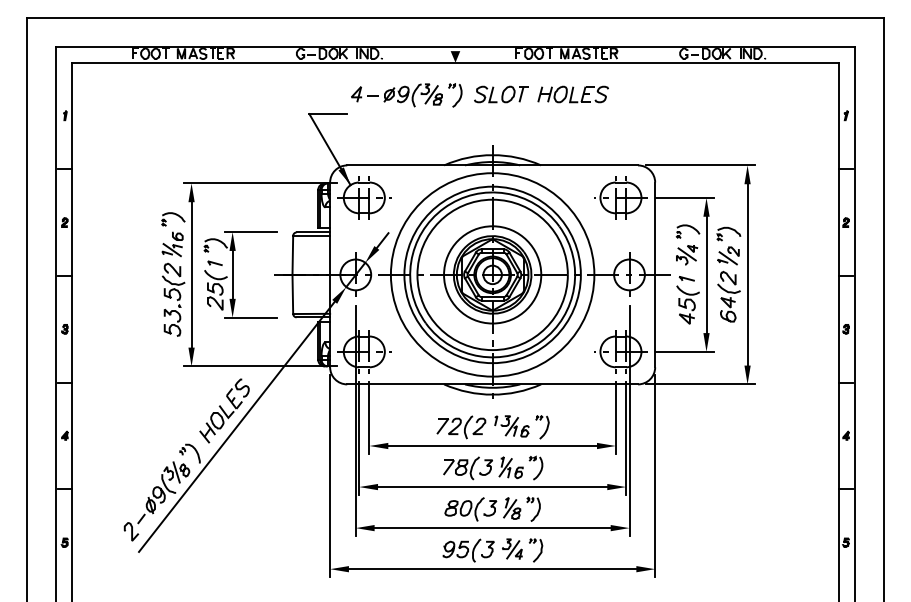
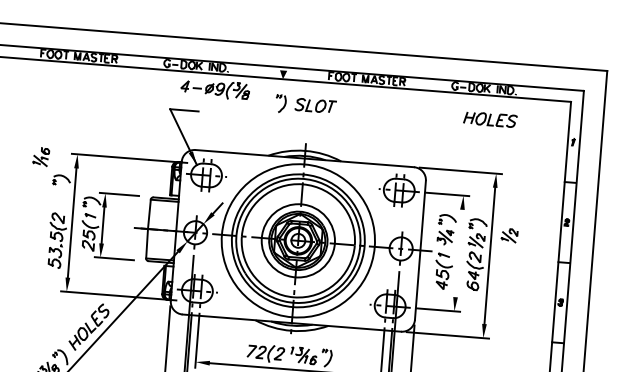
part: (572, 94) -> (489, 119), moved
part: (396, 95) -> (214, 89), moved
part: (172, 244) -> (41, 156), moved
part: (771, 245) -> (509, 235), added
line: (706, 274) -> (459, 253), removed

